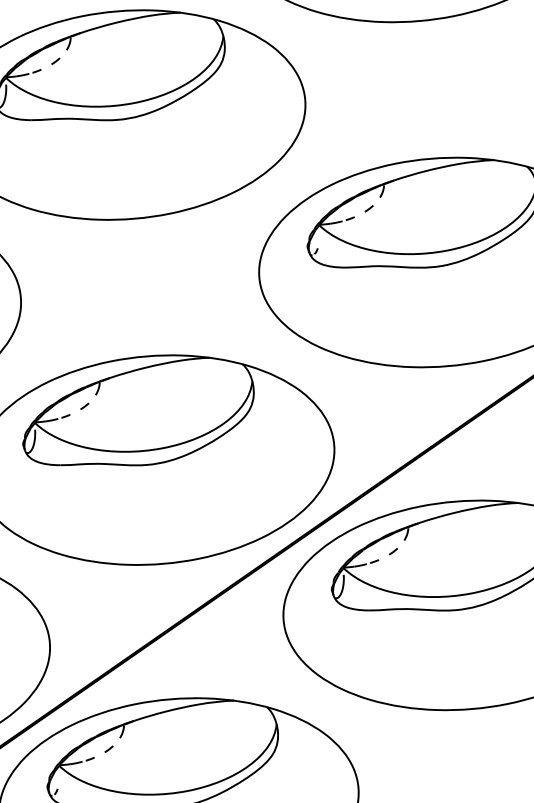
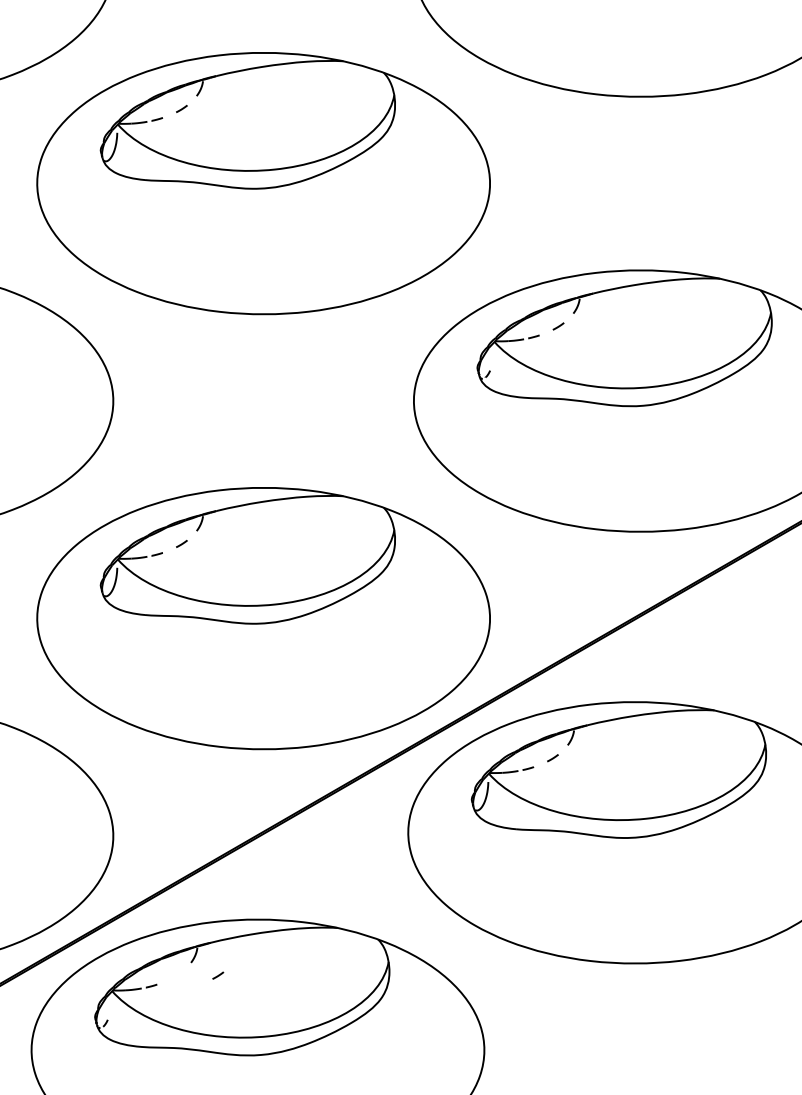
line: (109, 749) -> (218, 975), moved

